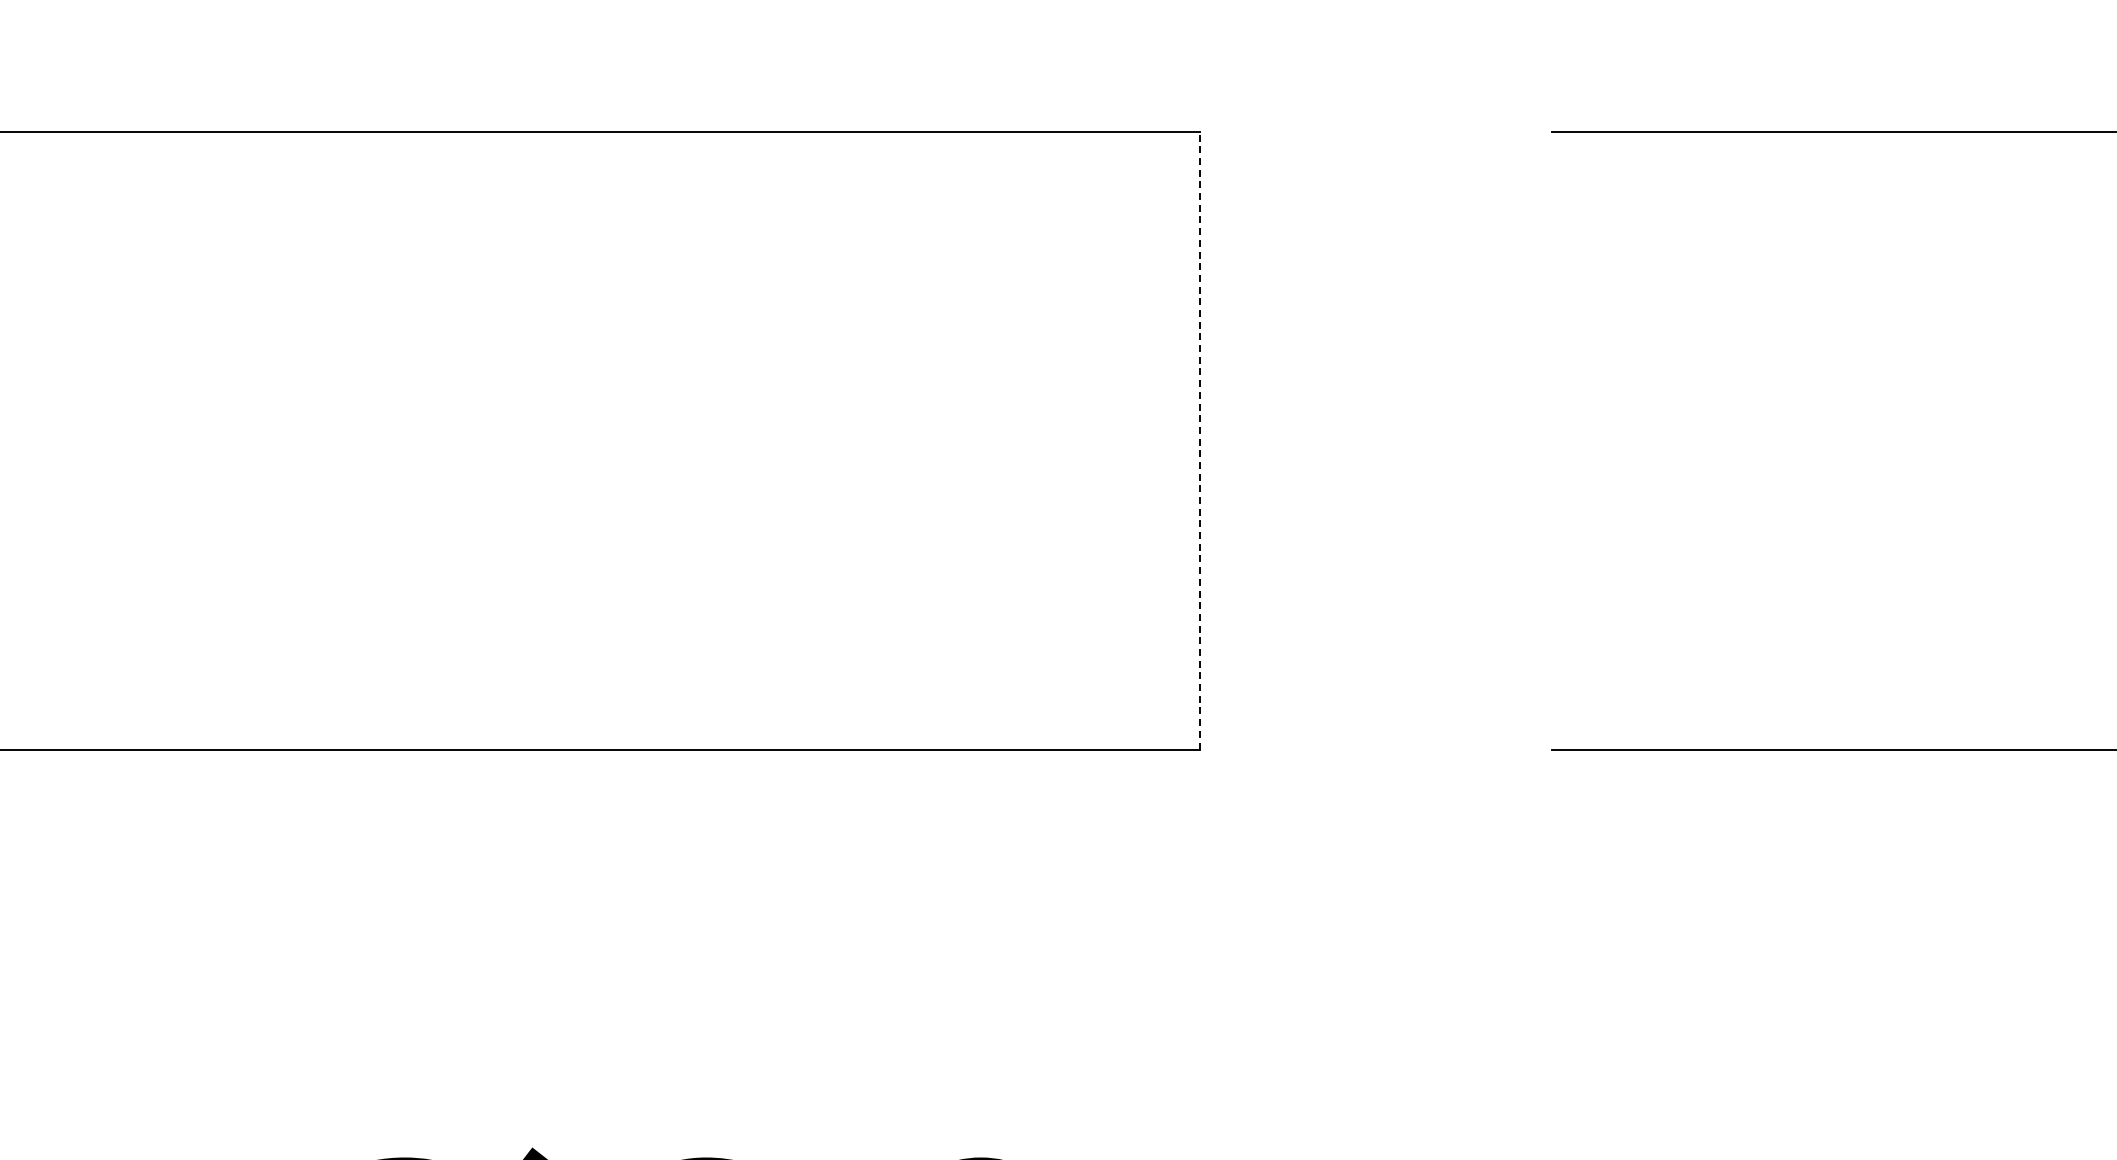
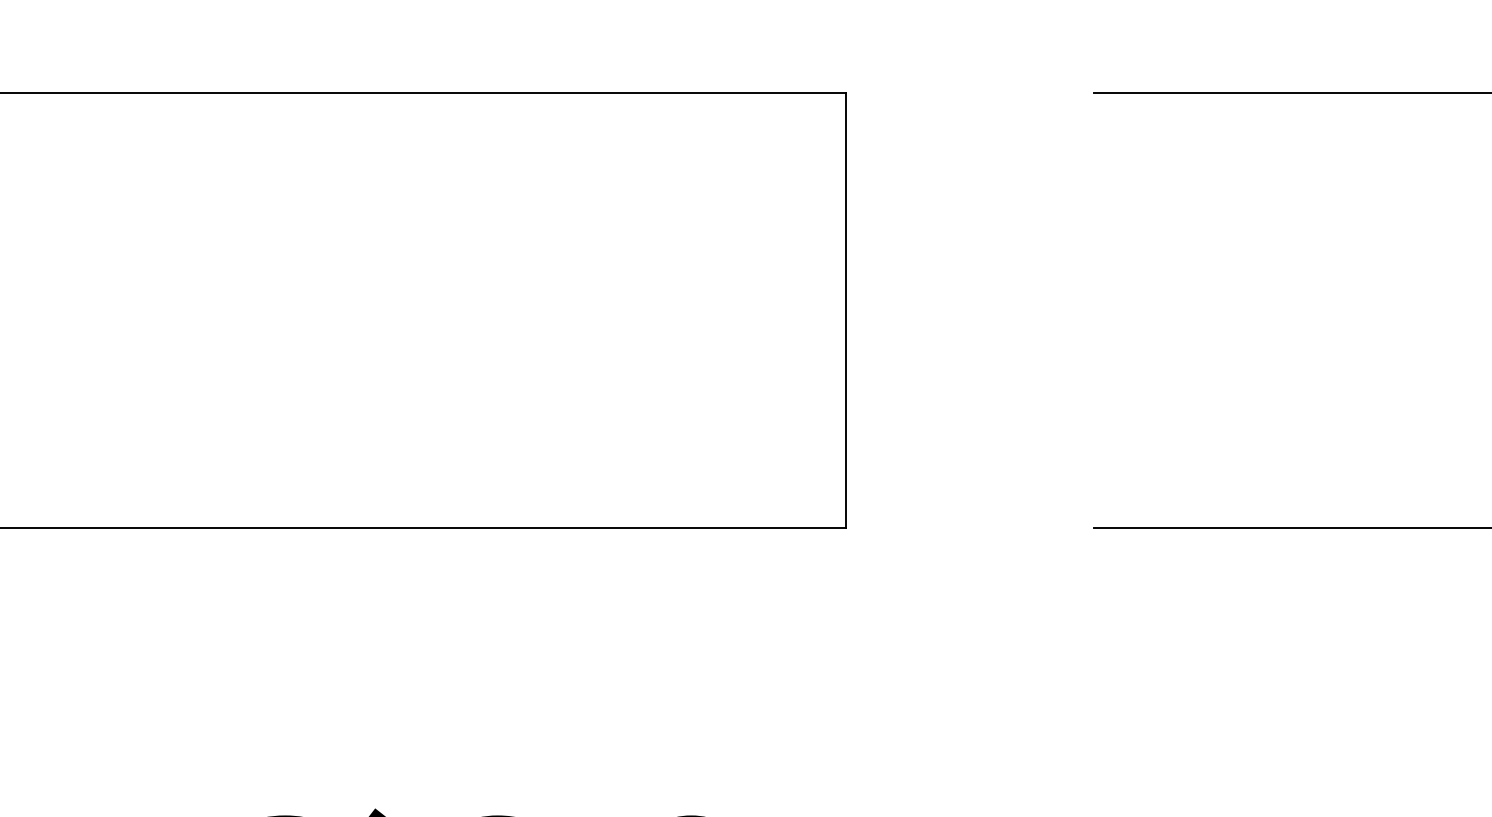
line: (1200, 440) -> (846, 310), dashed -> solid

